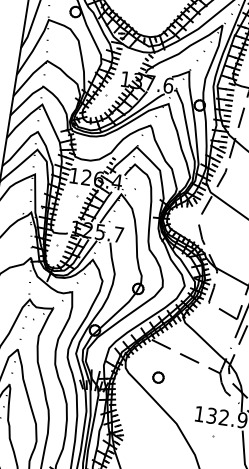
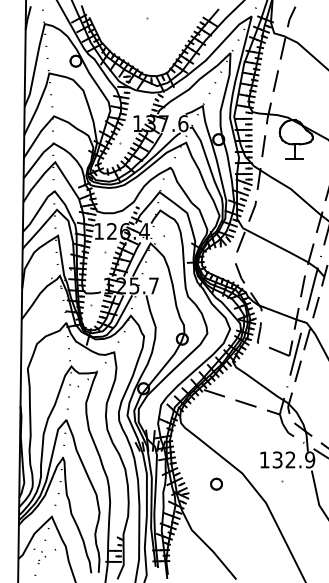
part: (158, 376) -> (216, 483), moved

